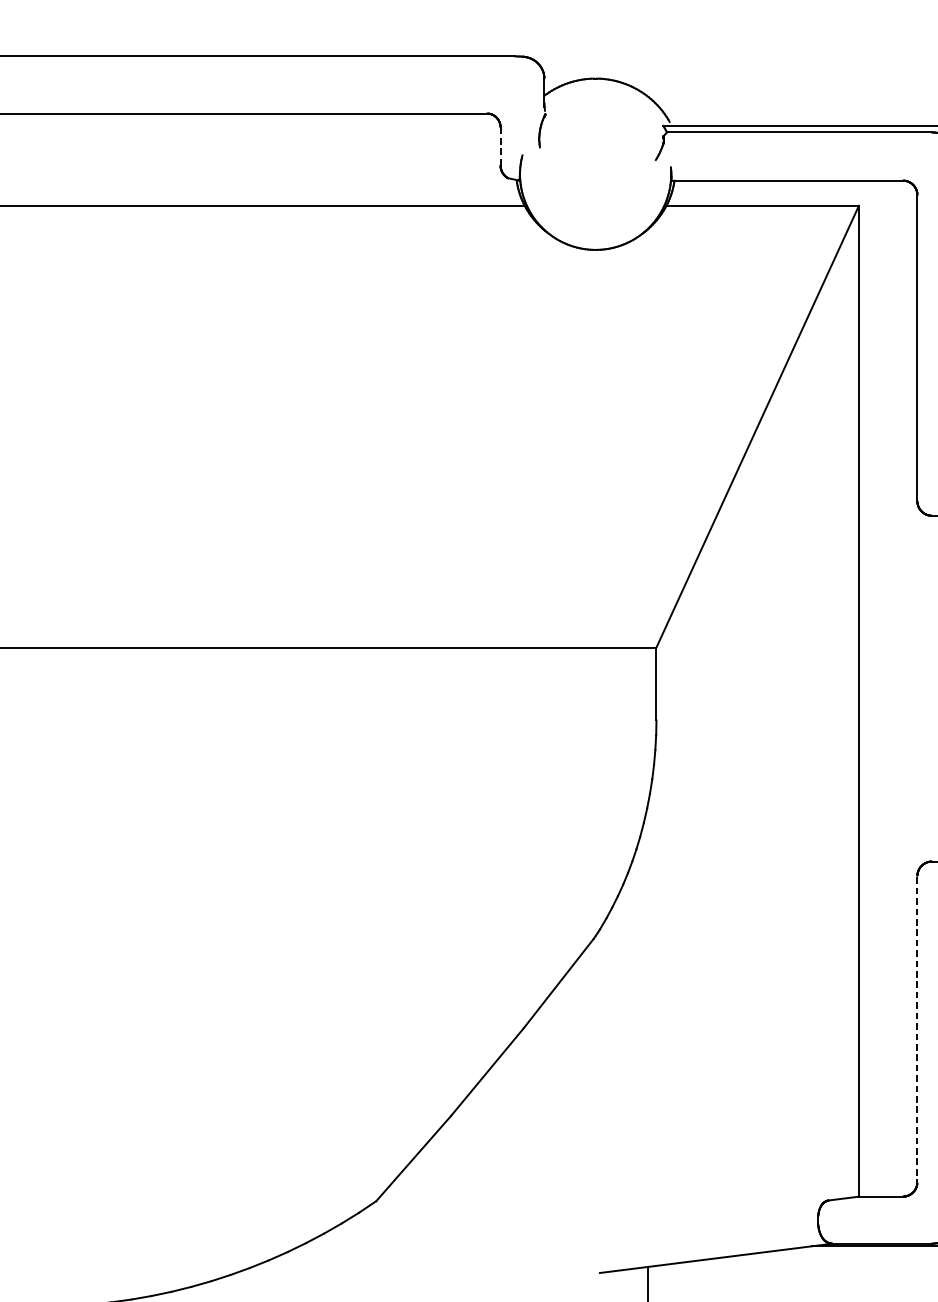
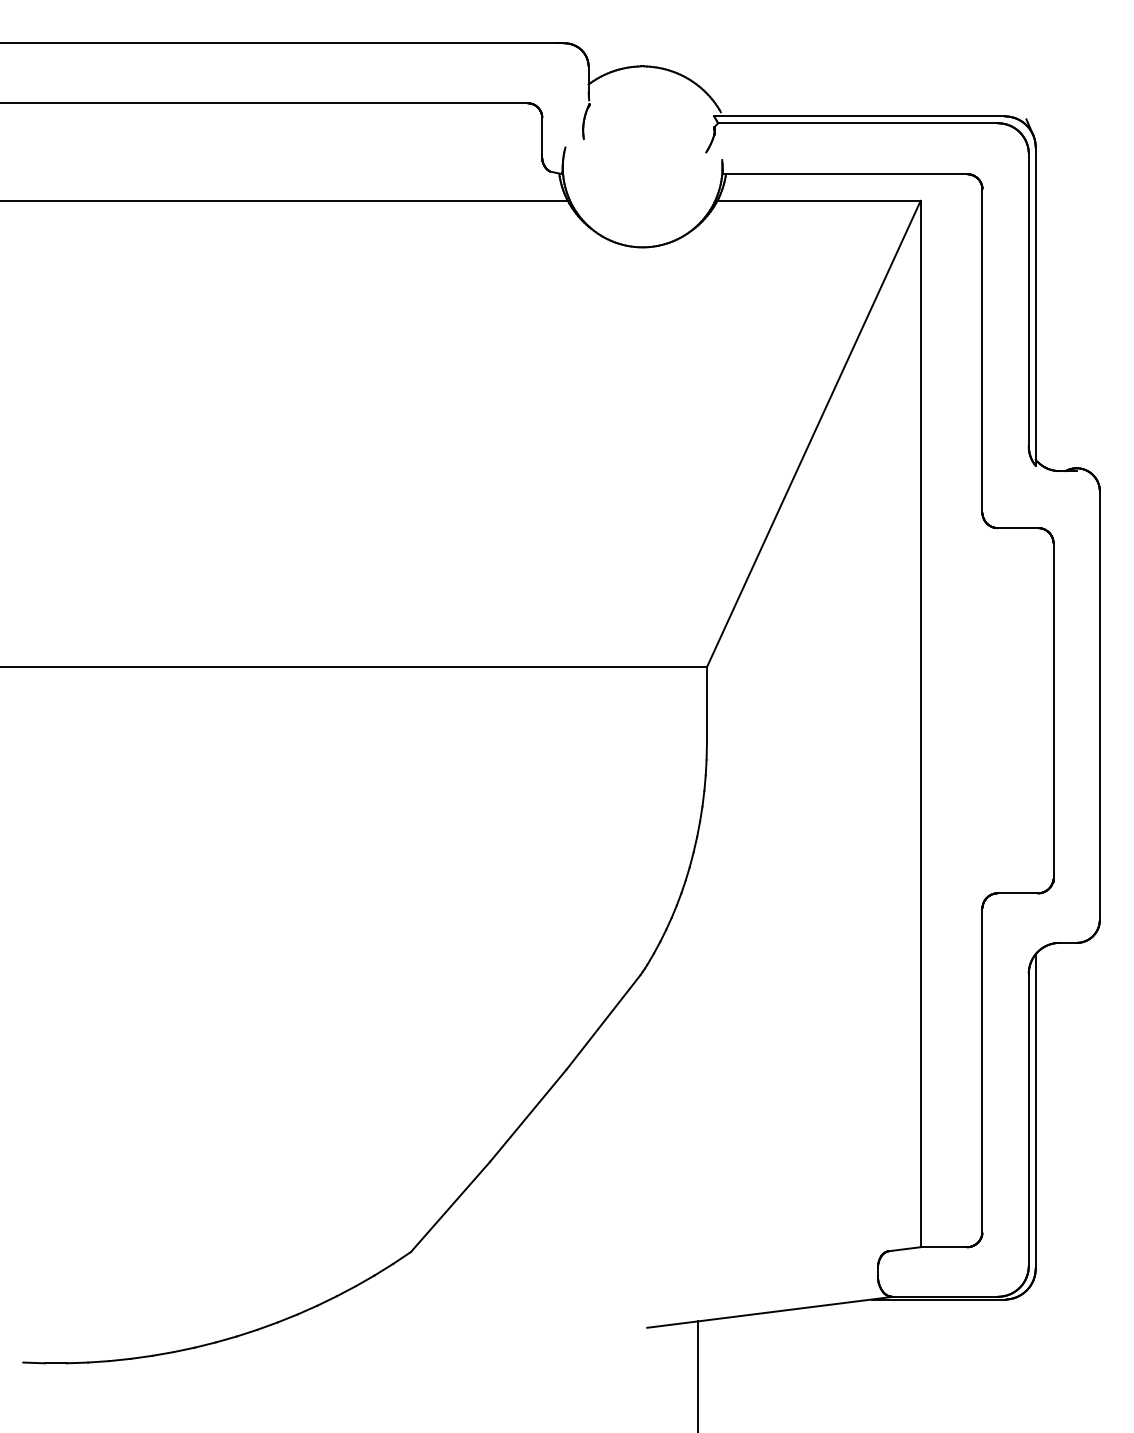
line: (500, 145) -> (542, 137), dashed -> solid
line: (917, 1031) -> (982, 1072), dashed -> solid

